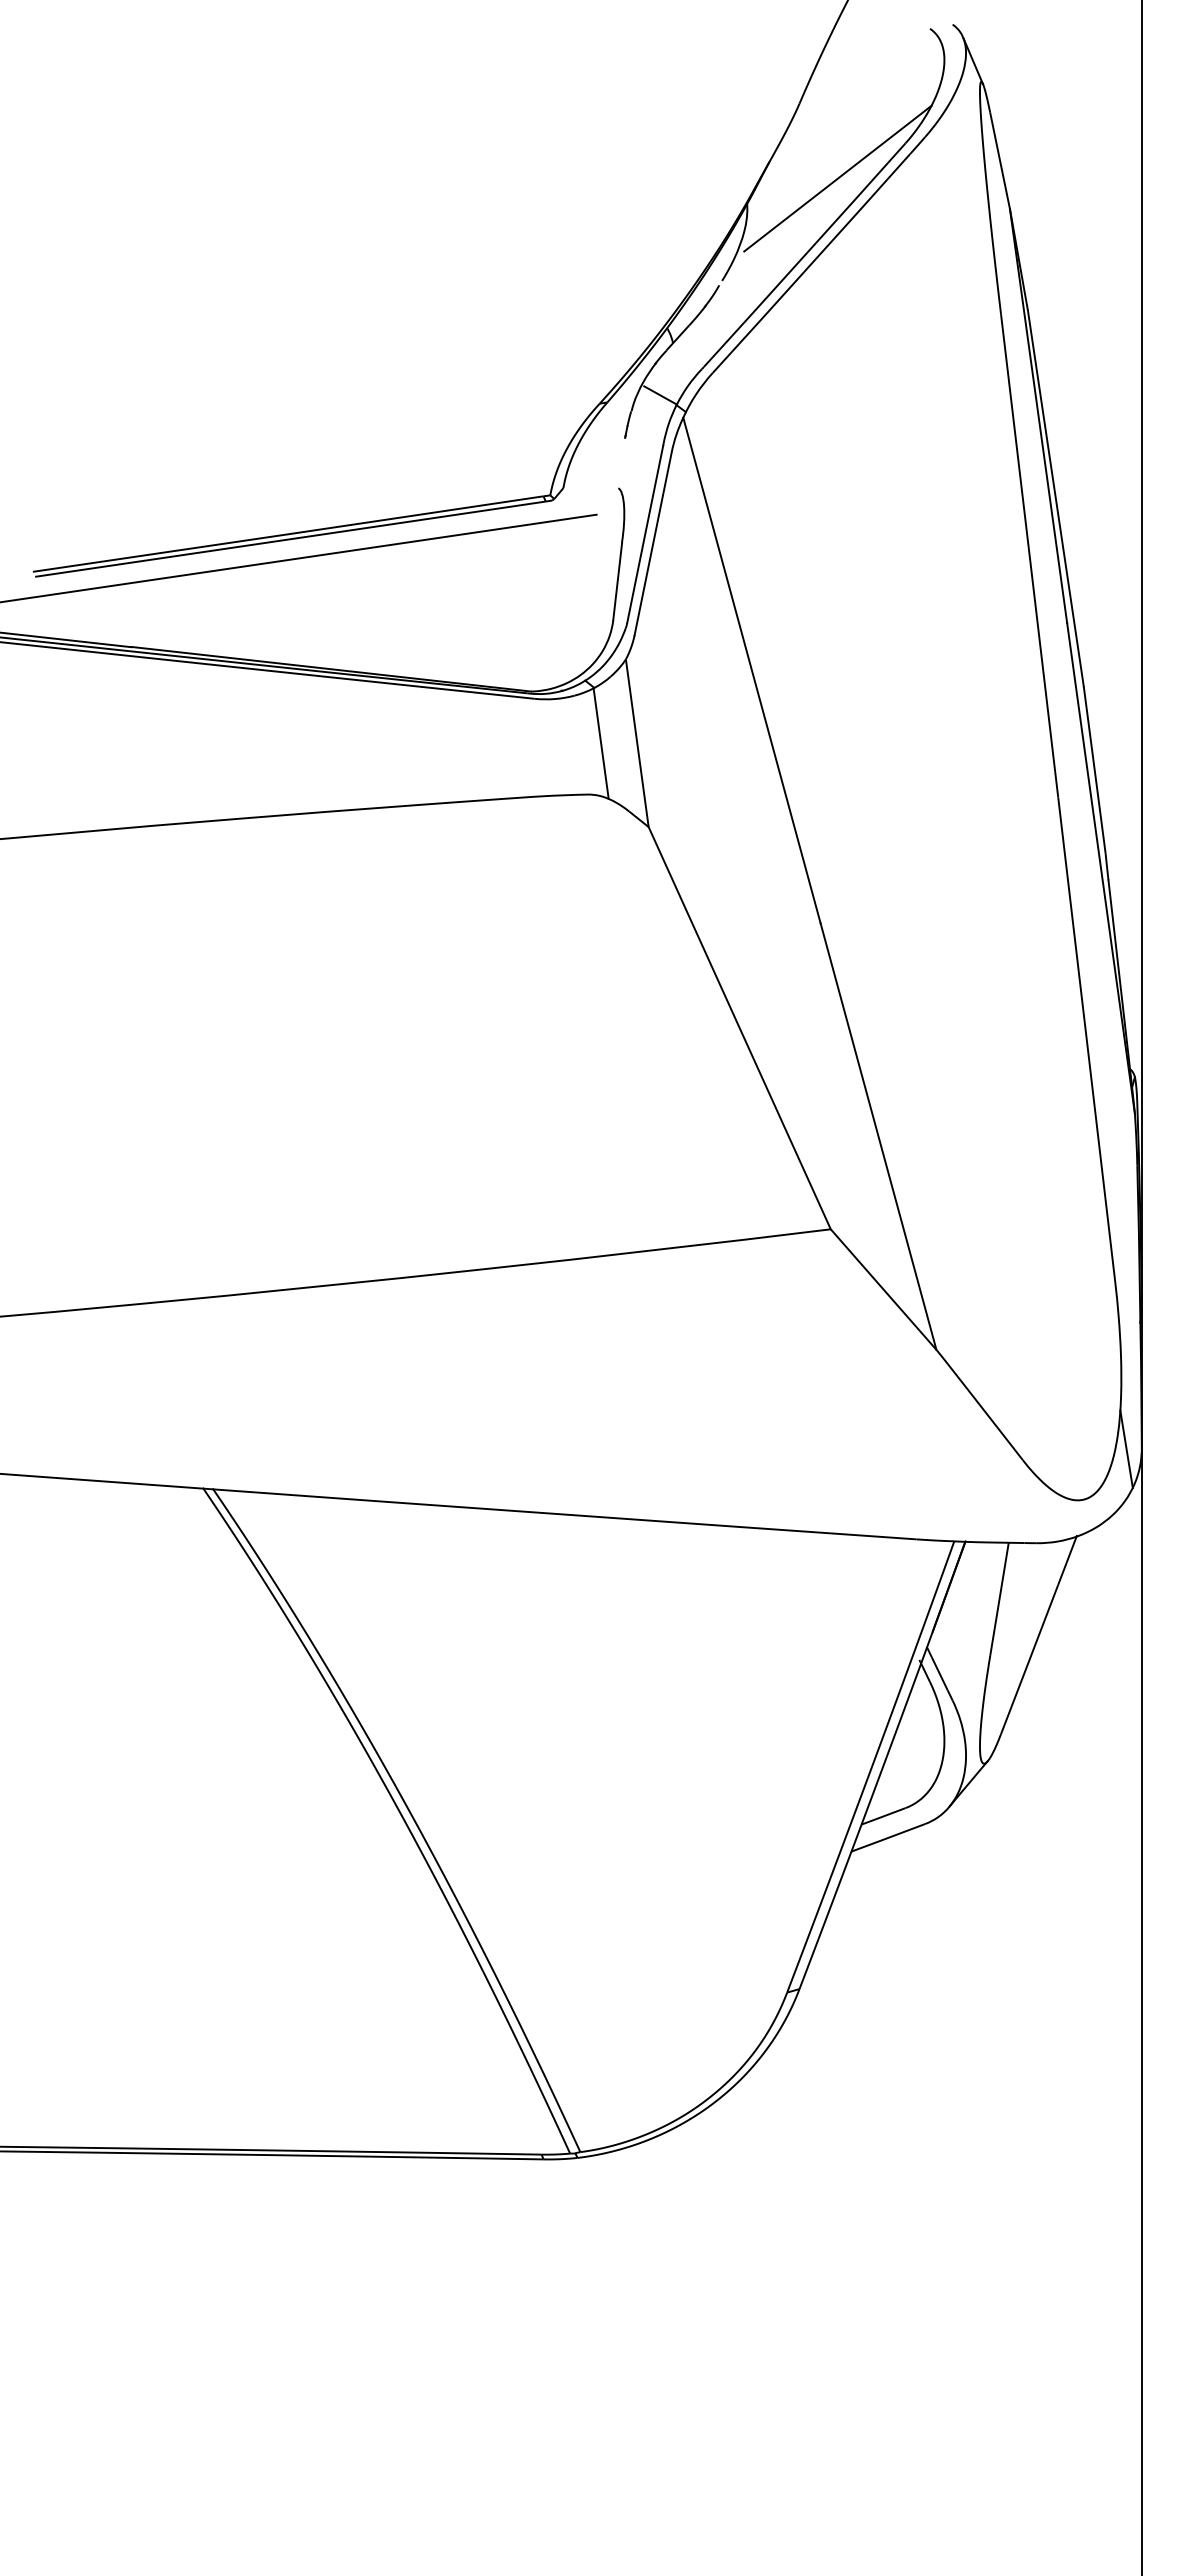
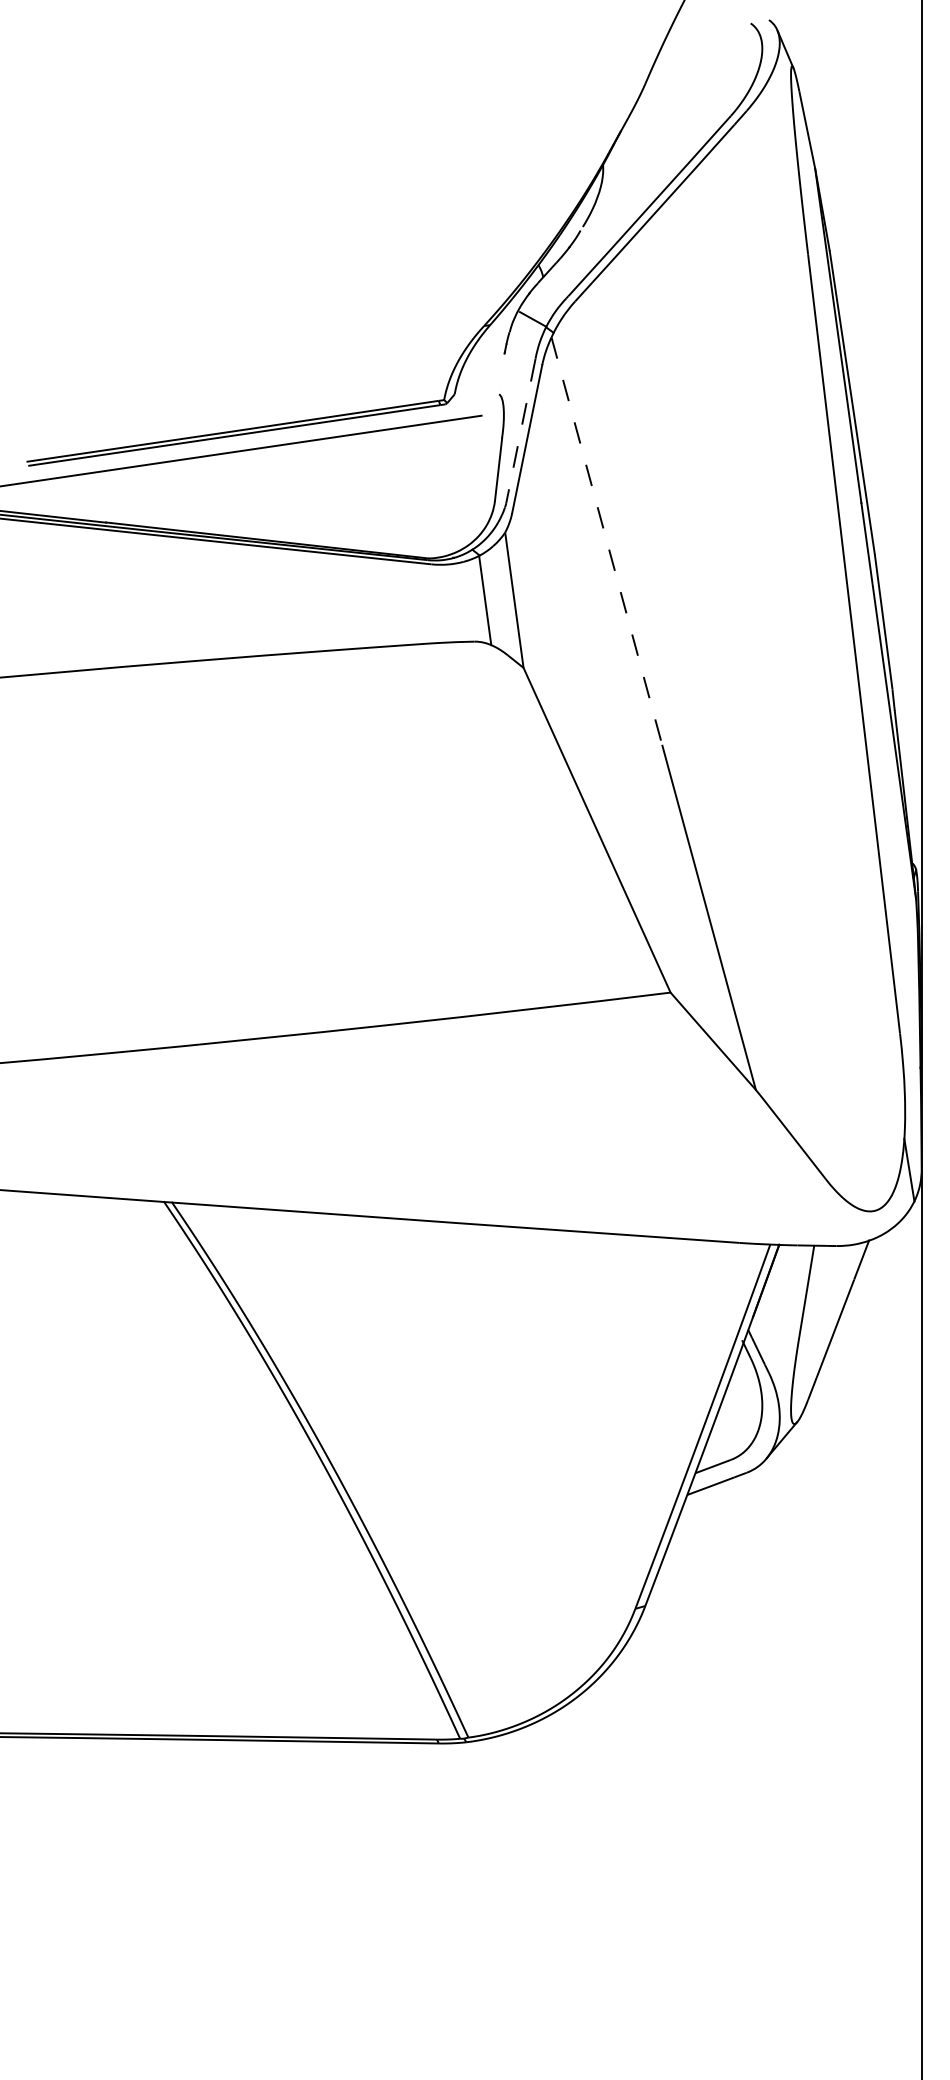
line: (837, 178) -> (676, 144), removed
line: (645, 534) -> (521, 431), solid -> dashed
line: (752, 671) -> (607, 542), solid -> dashed

